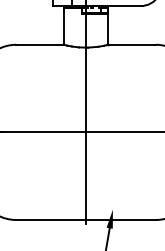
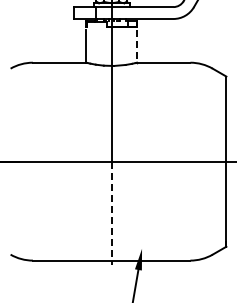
line: (108, 30) -> (136, 46), solid -> dashed
line: (85, 178) -> (111, 213), solid -> dashed

